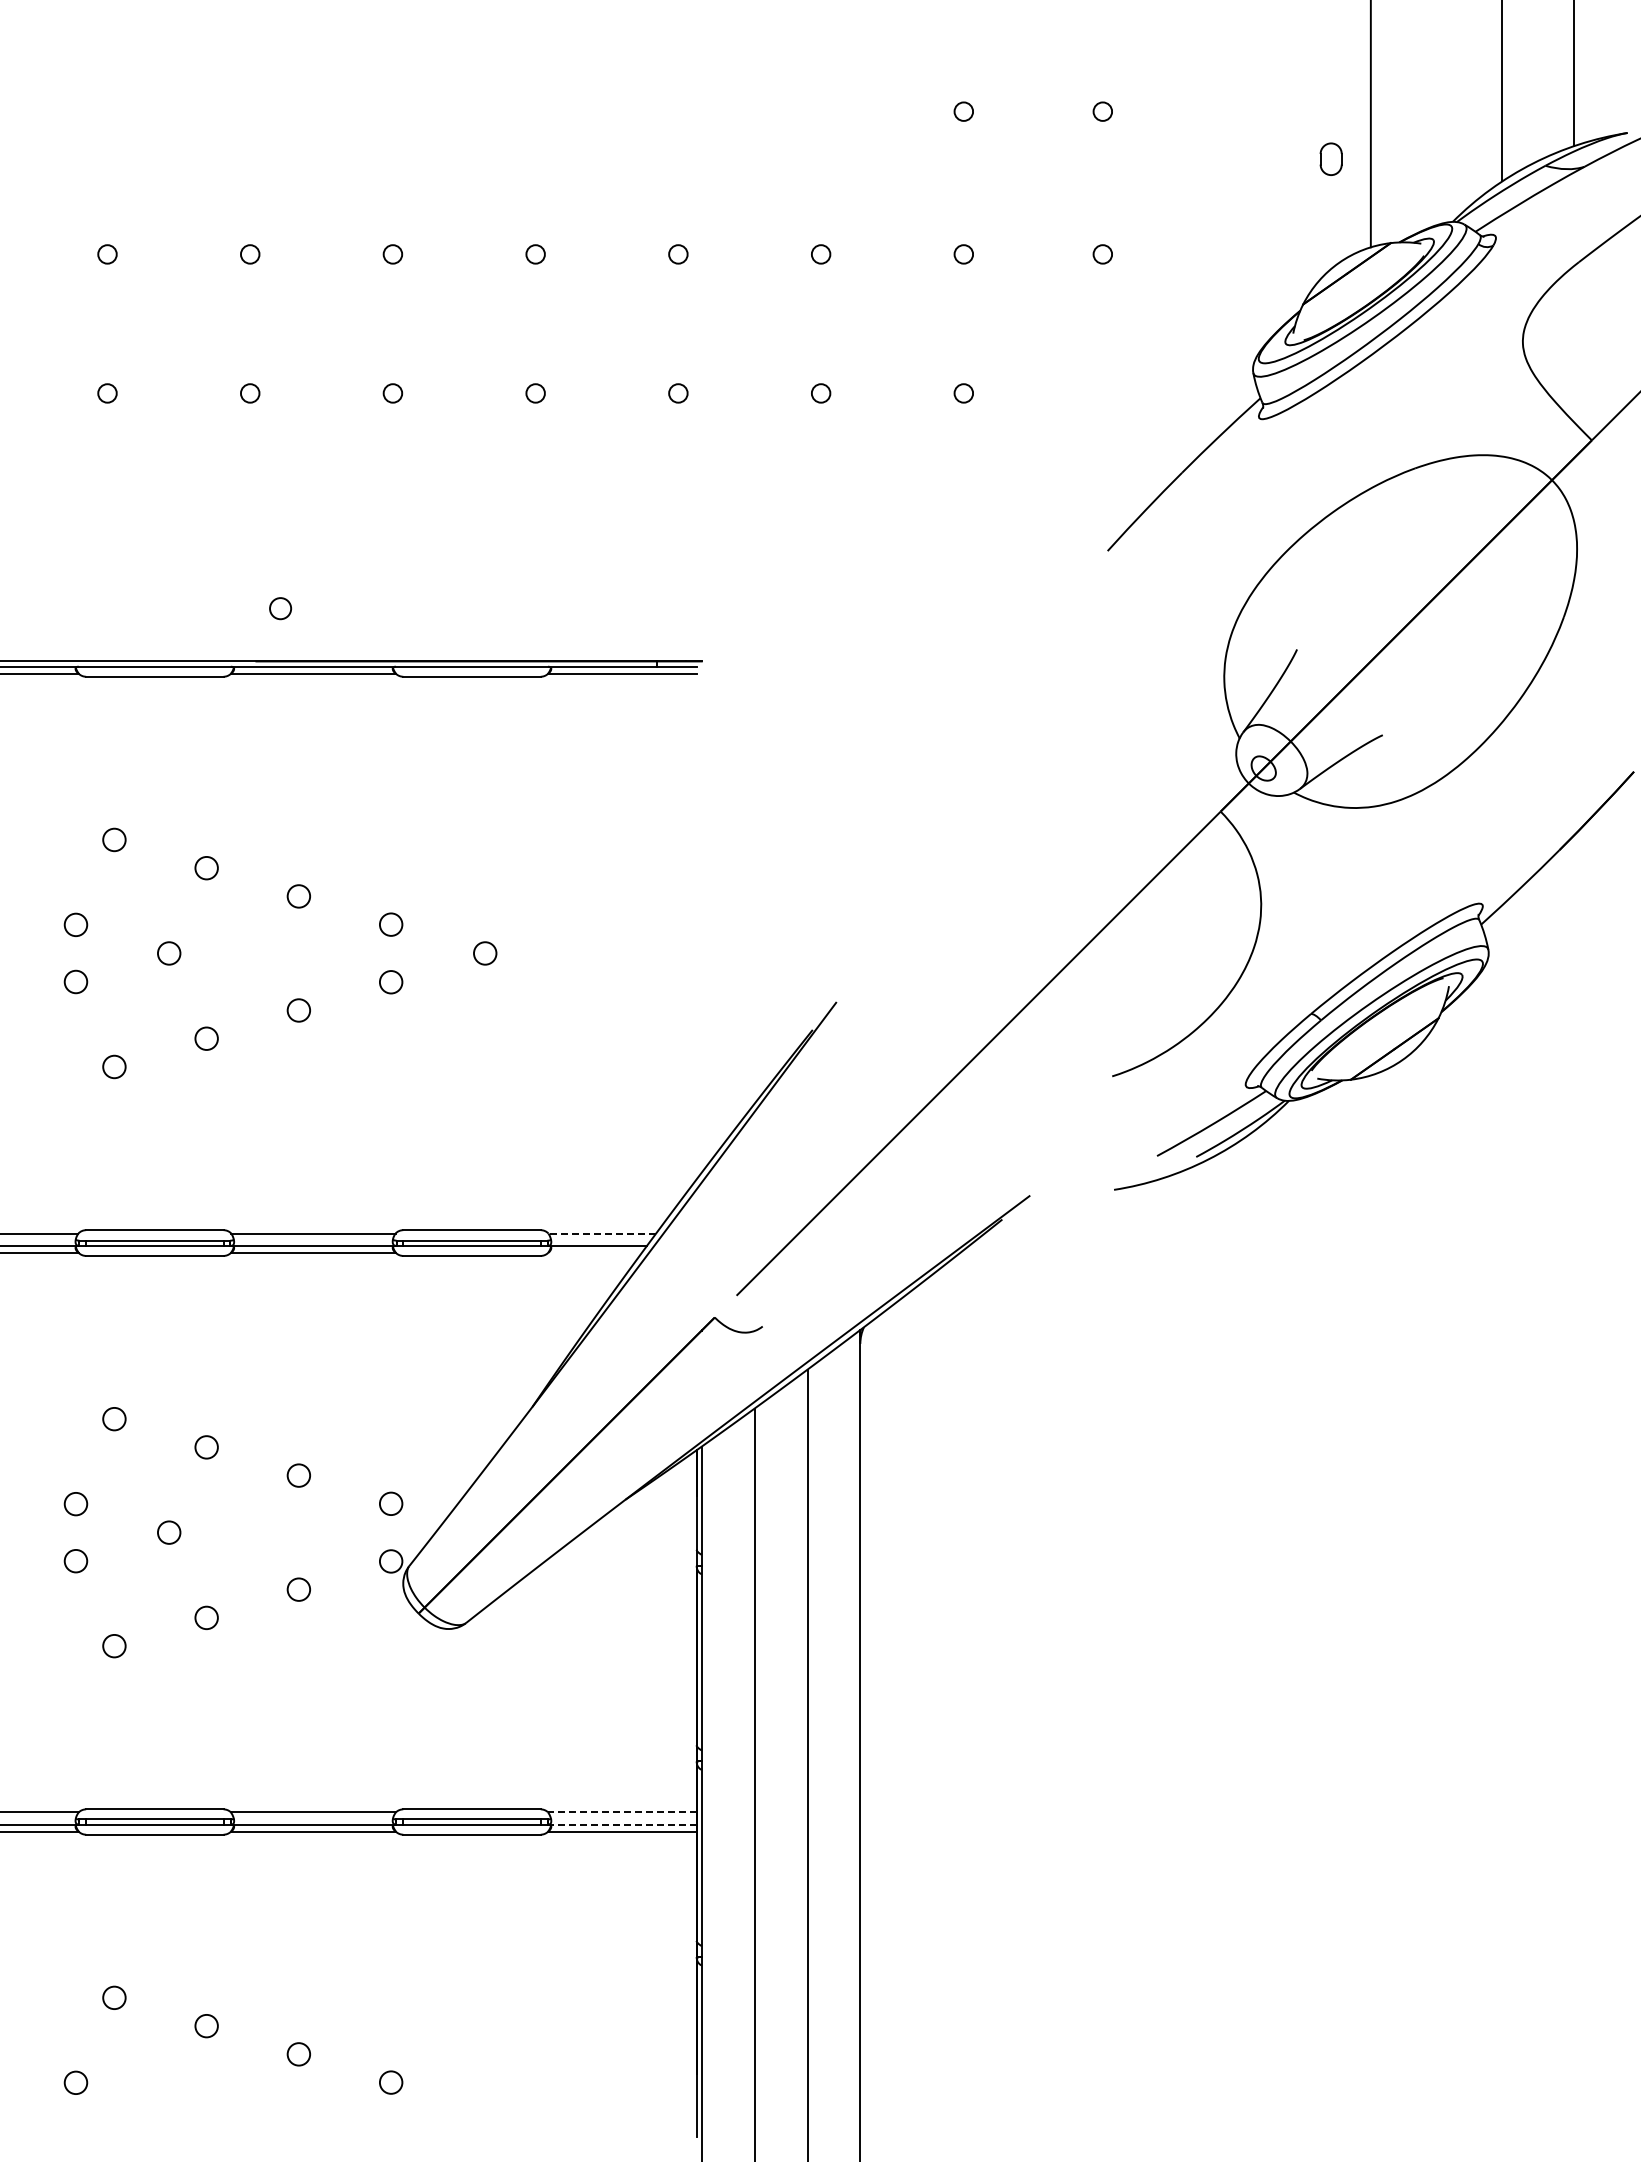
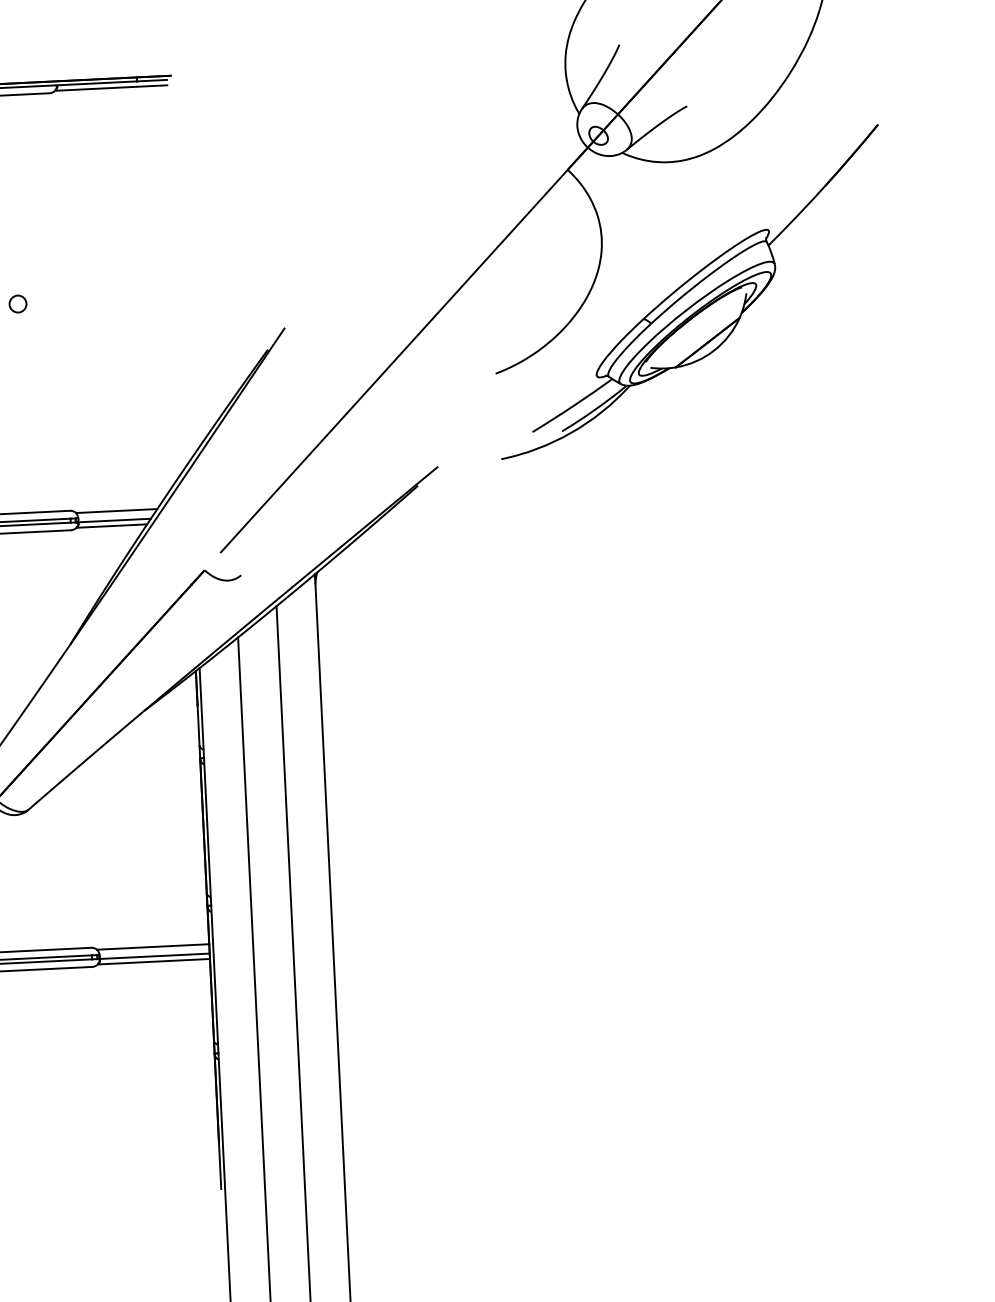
line: (602, 1233) -> (116, 511), dashed -> solid
line: (594, 1253) -> (111, 526), added
line: (621, 1812) -> (152, 947), dashed -> solid
line: (621, 1824) -> (153, 956), dashed -> solid

